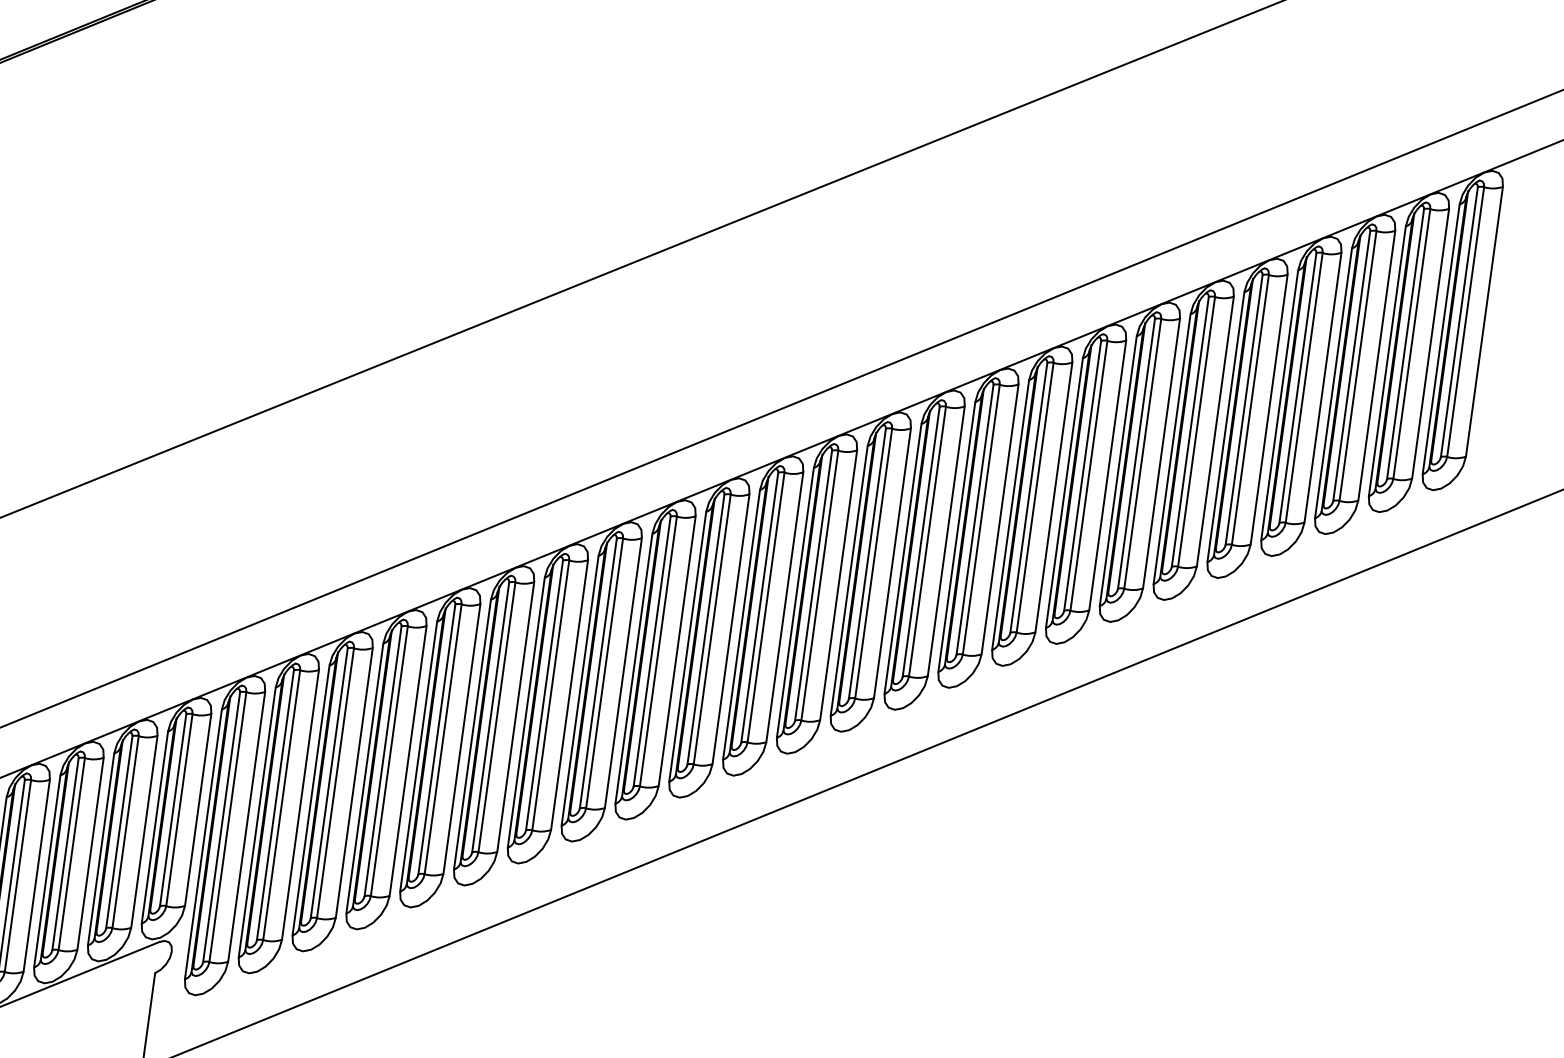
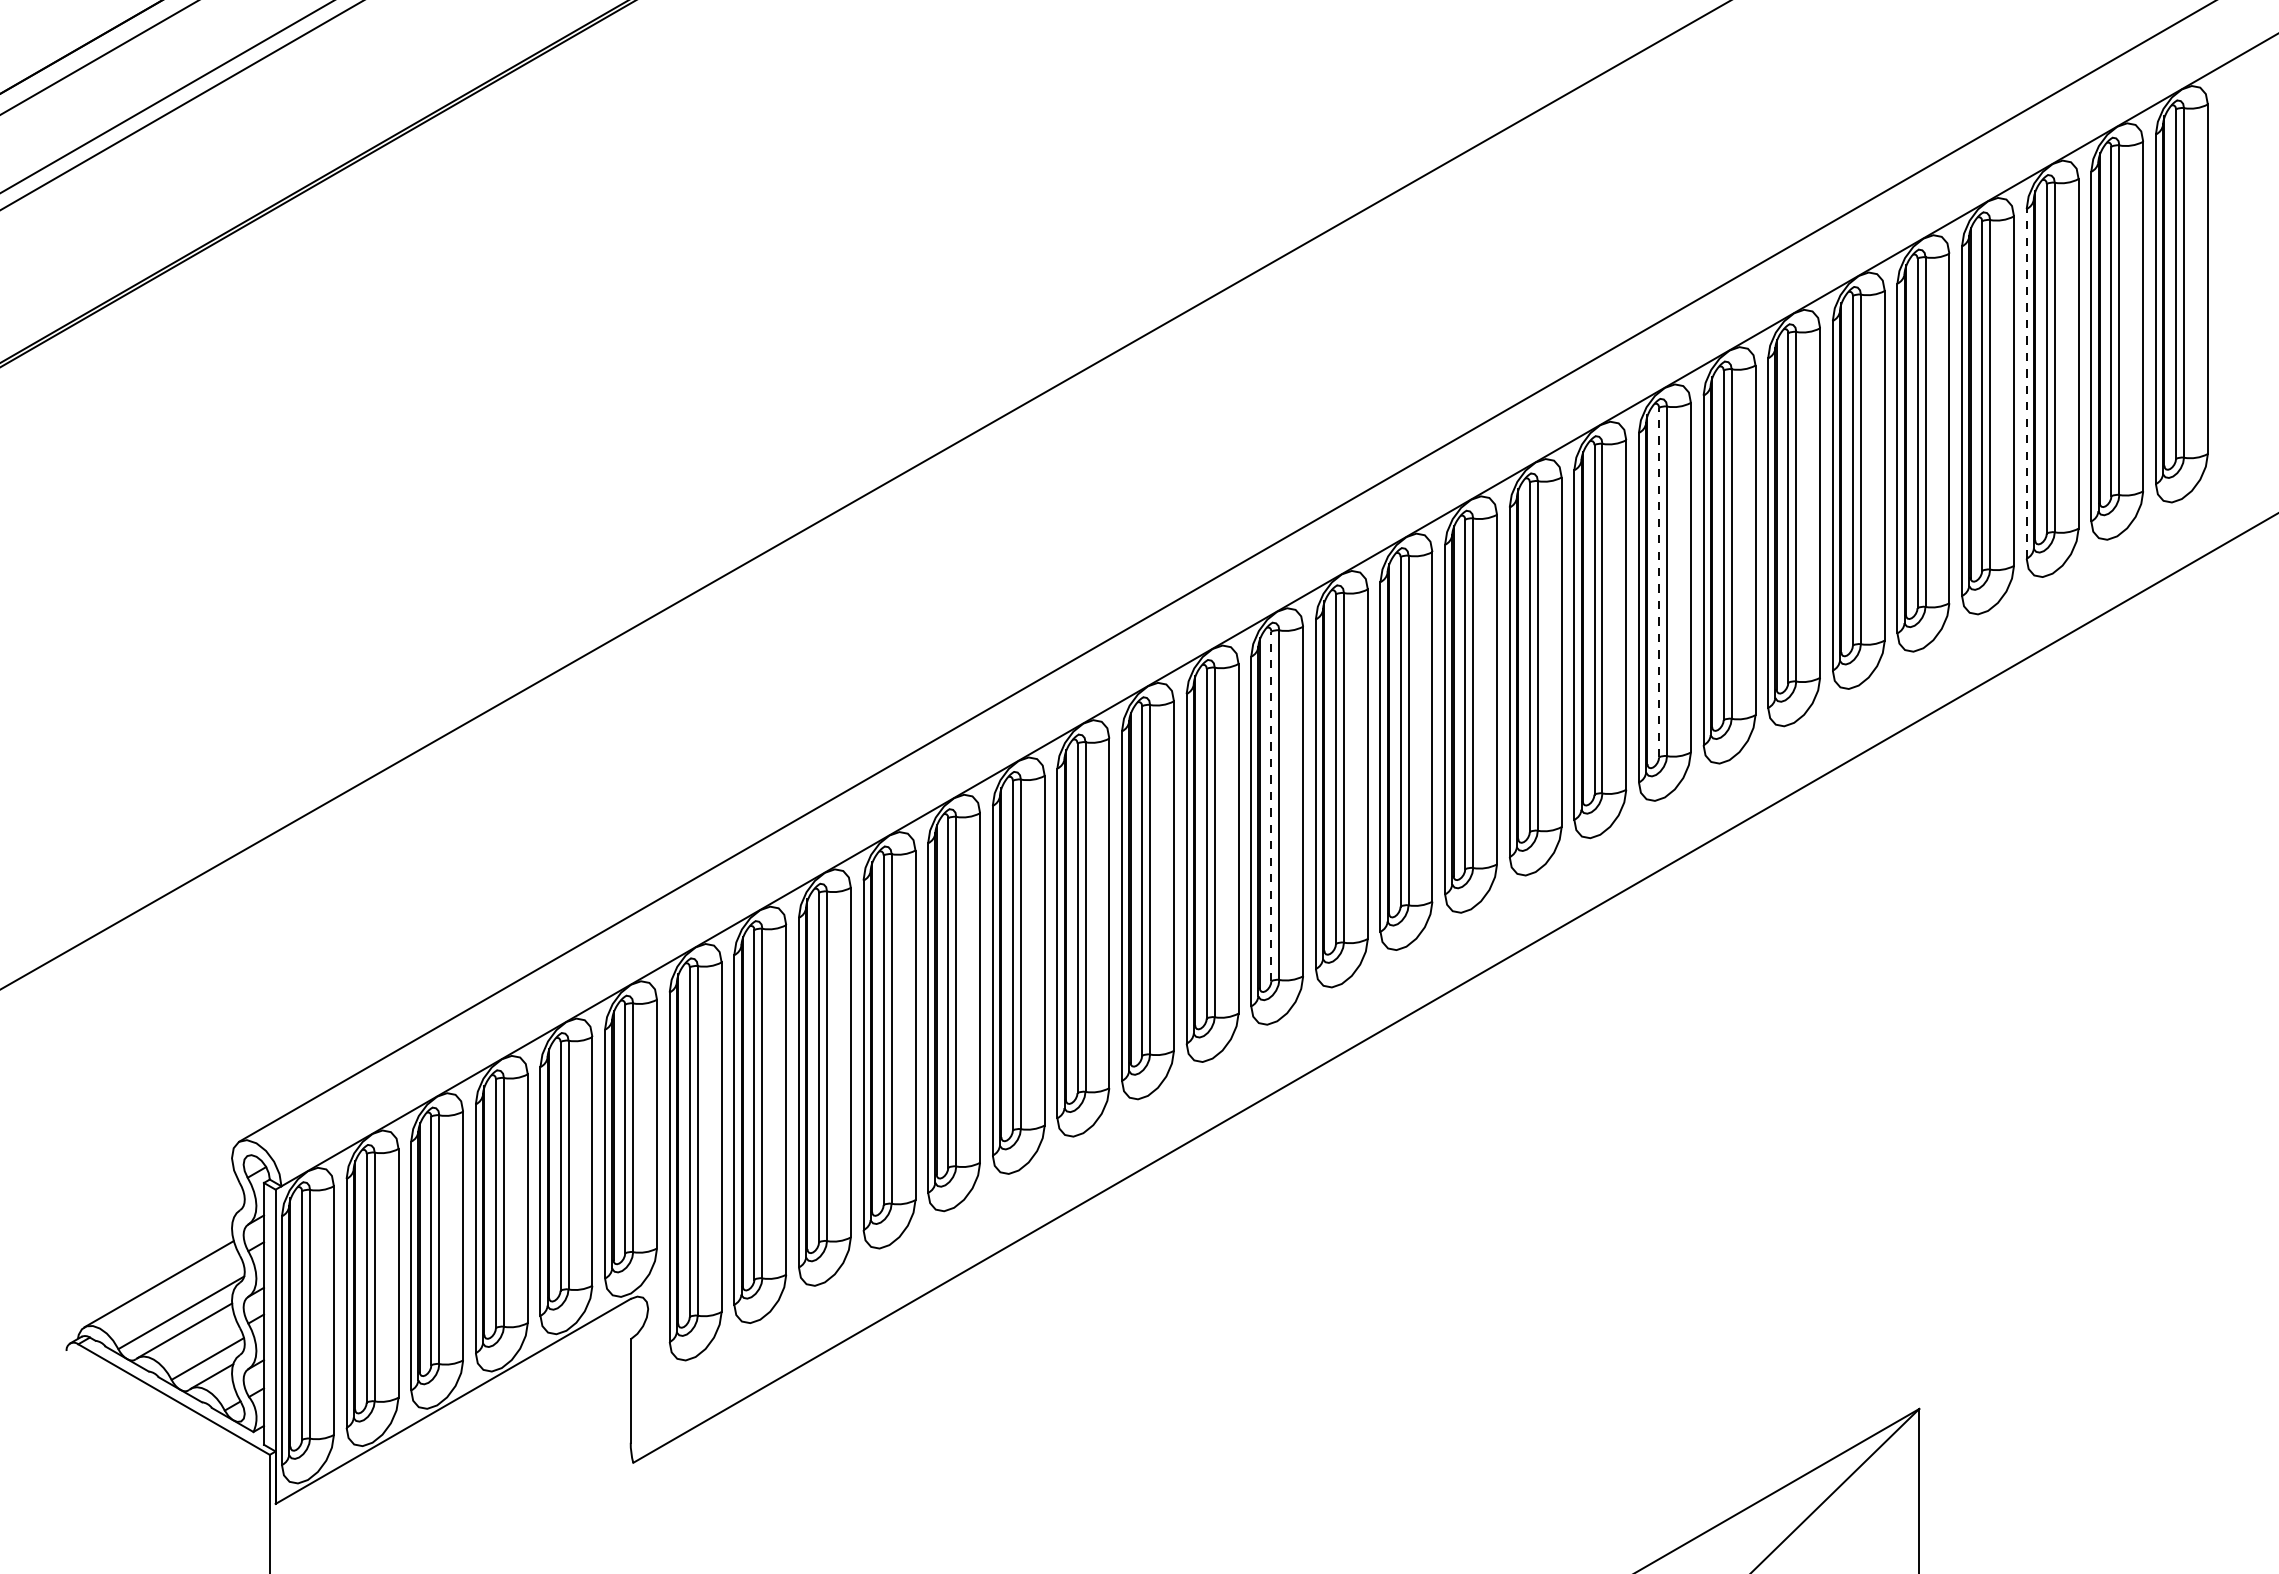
line: (1333, 383) -> (2026, 383), solid -> dashed
line: (1029, 497) -> (1659, 582), solid -> dashed
line: (706, 629) -> (1271, 806), solid -> dashed

